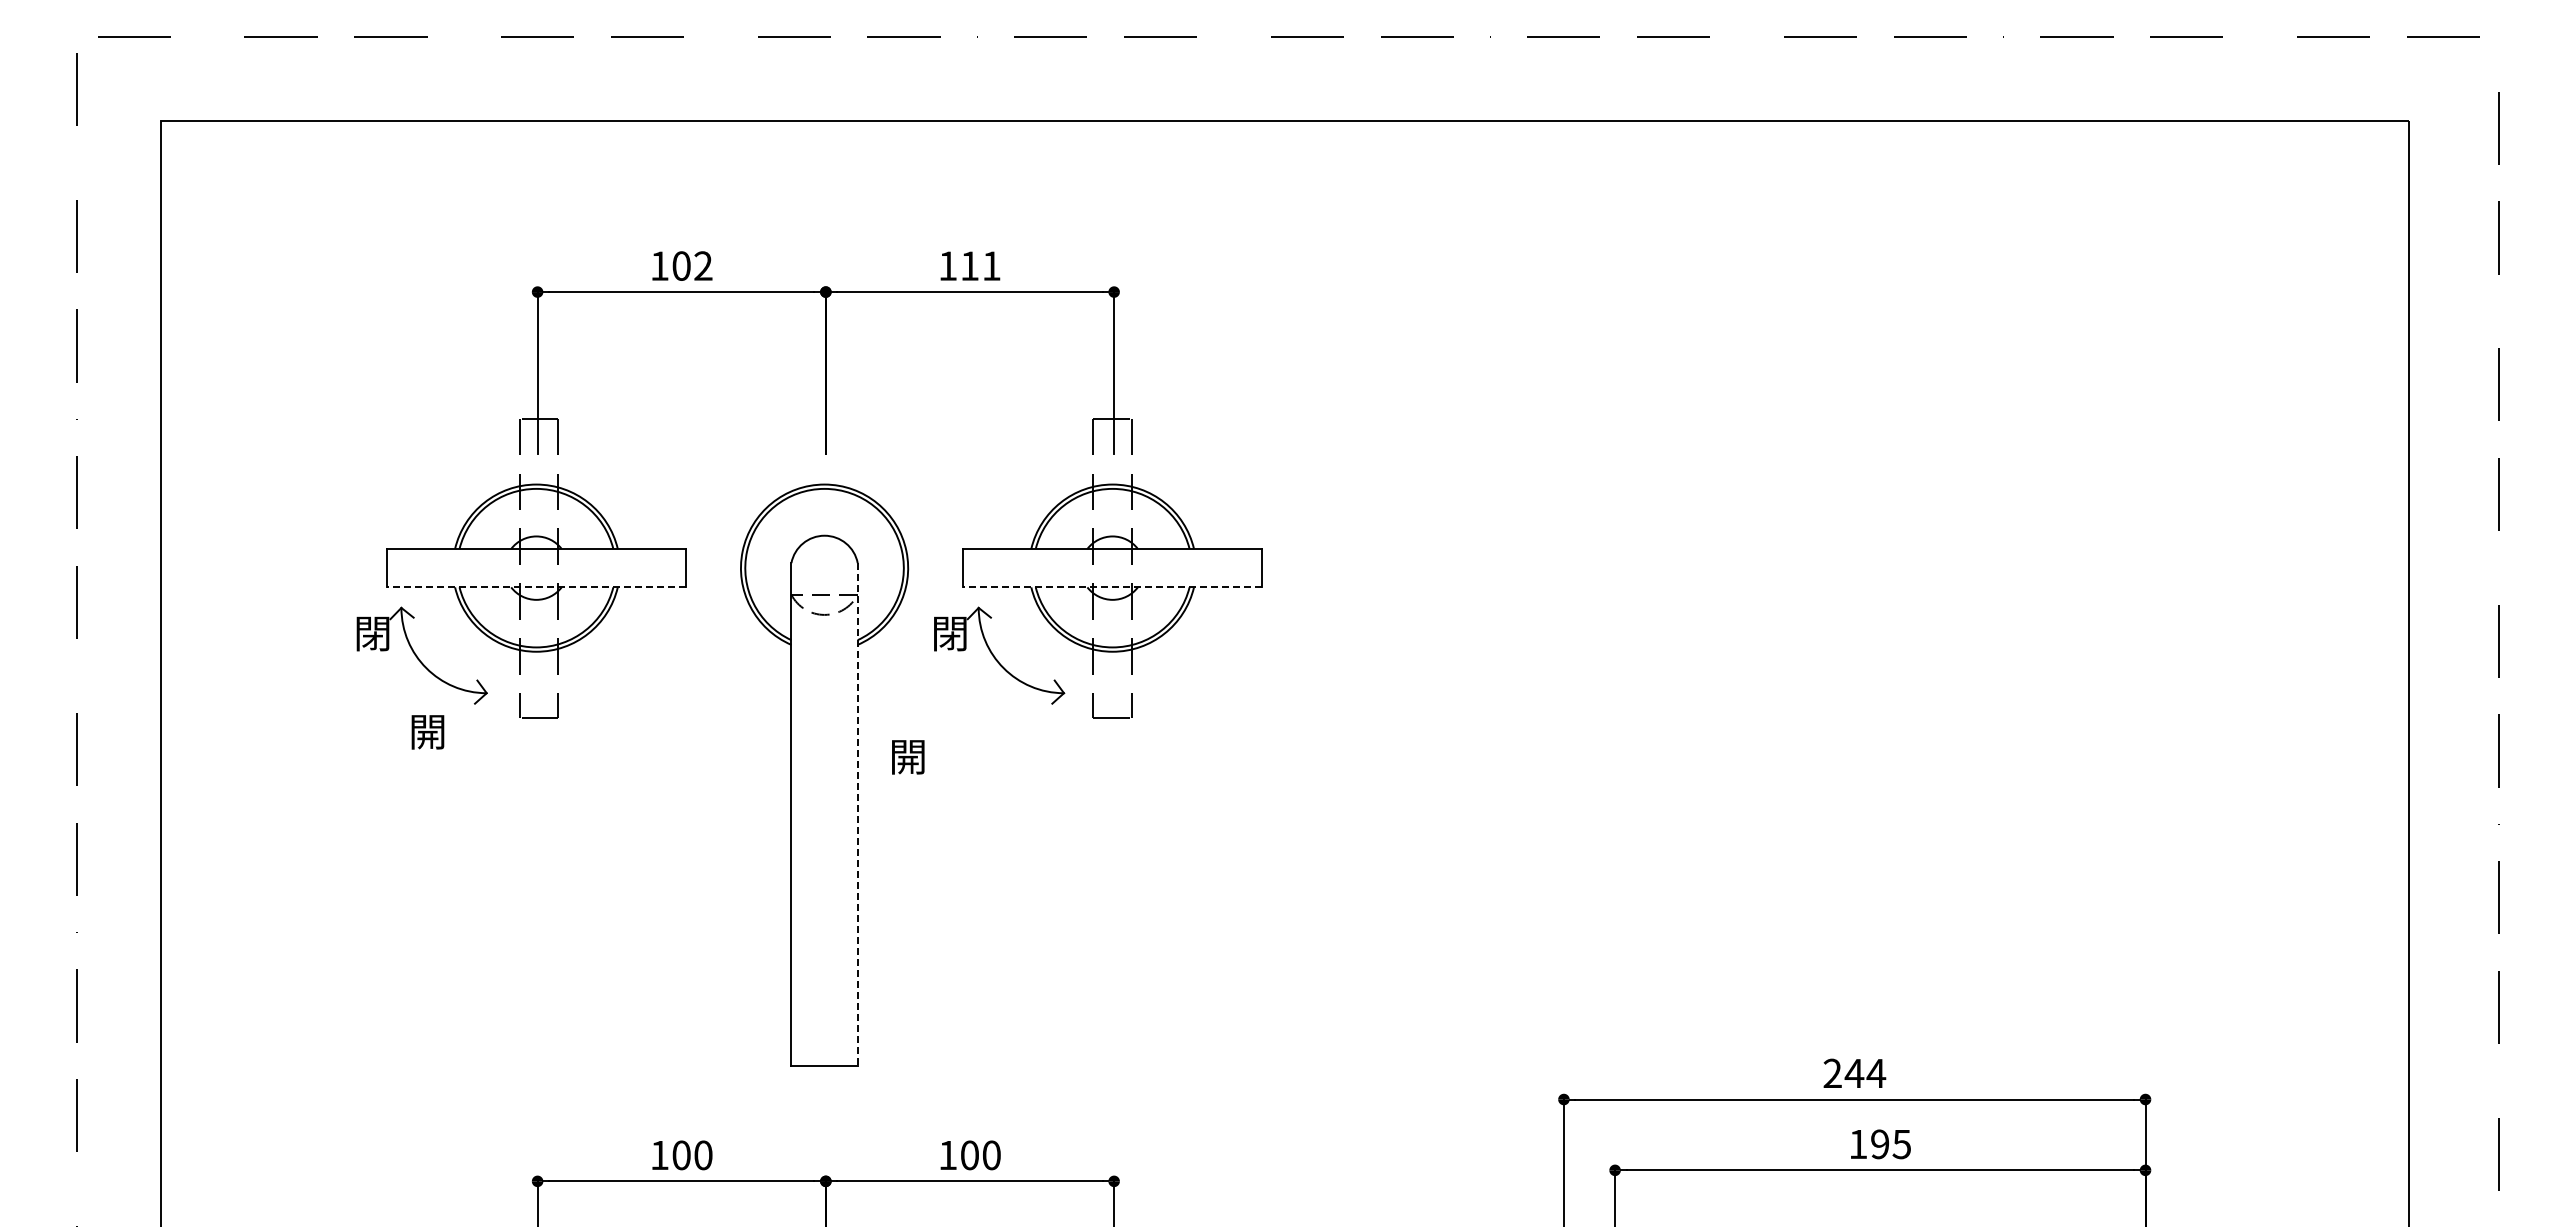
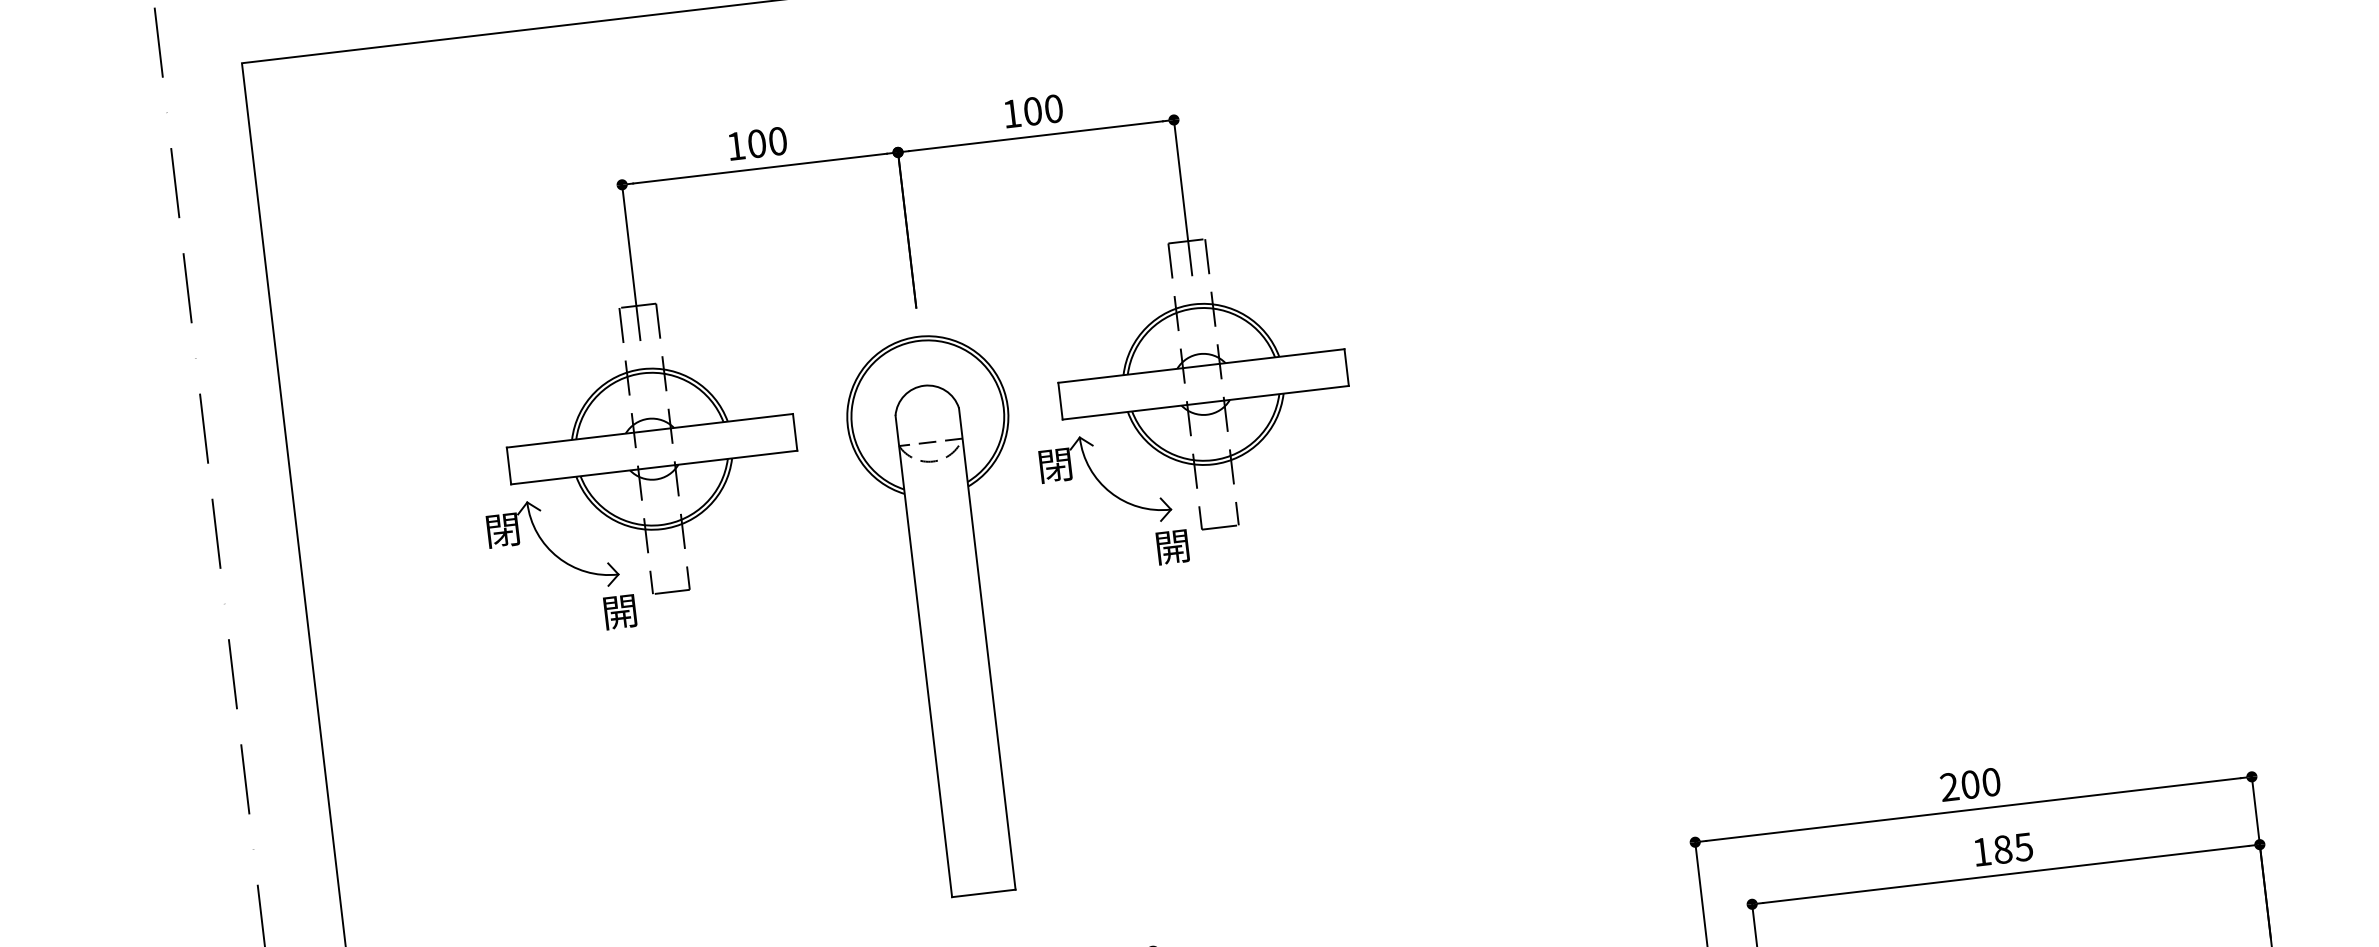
text: (703, 265) -> (777, 140), 102 -> 100
text: (980, 265) -> (1043, 109), 111 -> 100
line: (535, 587) -> (653, 467), dashed -> solid
line: (1112, 587) -> (1205, 402), dashed -> solid
text: (427, 732) -> (619, 612), moved
text: (908, 757) -> (1173, 547), moved
line: (857, 814) -> (987, 648), dashed -> solid
text: (1865, 1073) -> (1980, 783), 244 -> 200
text: (1880, 1144) -> (2003, 849), 195 -> 185

